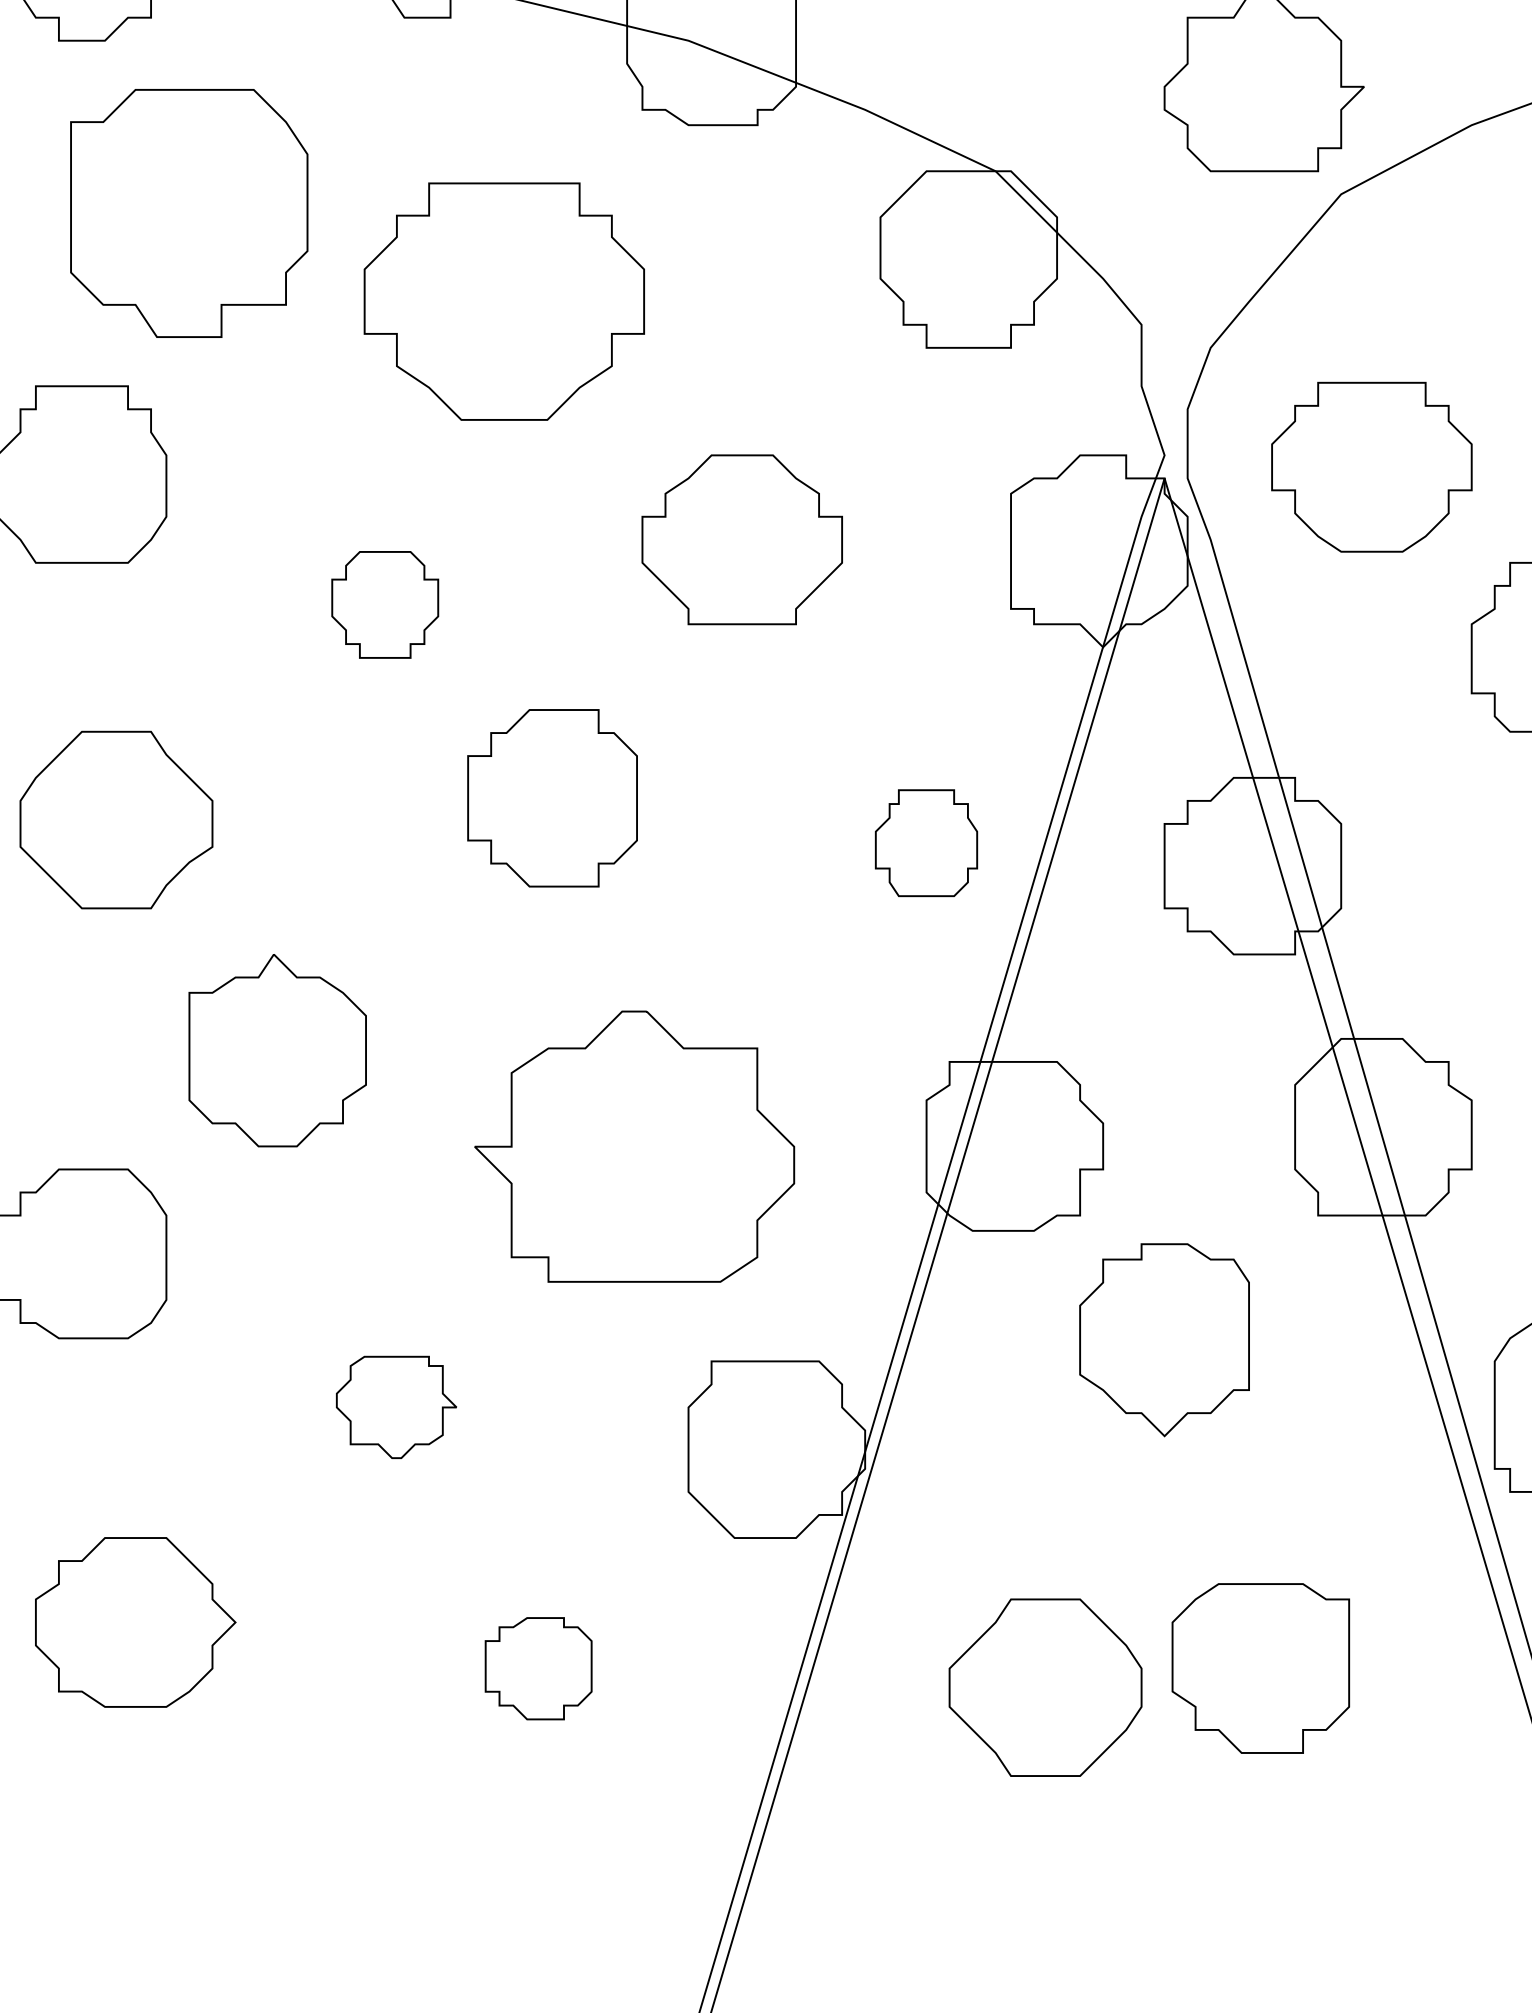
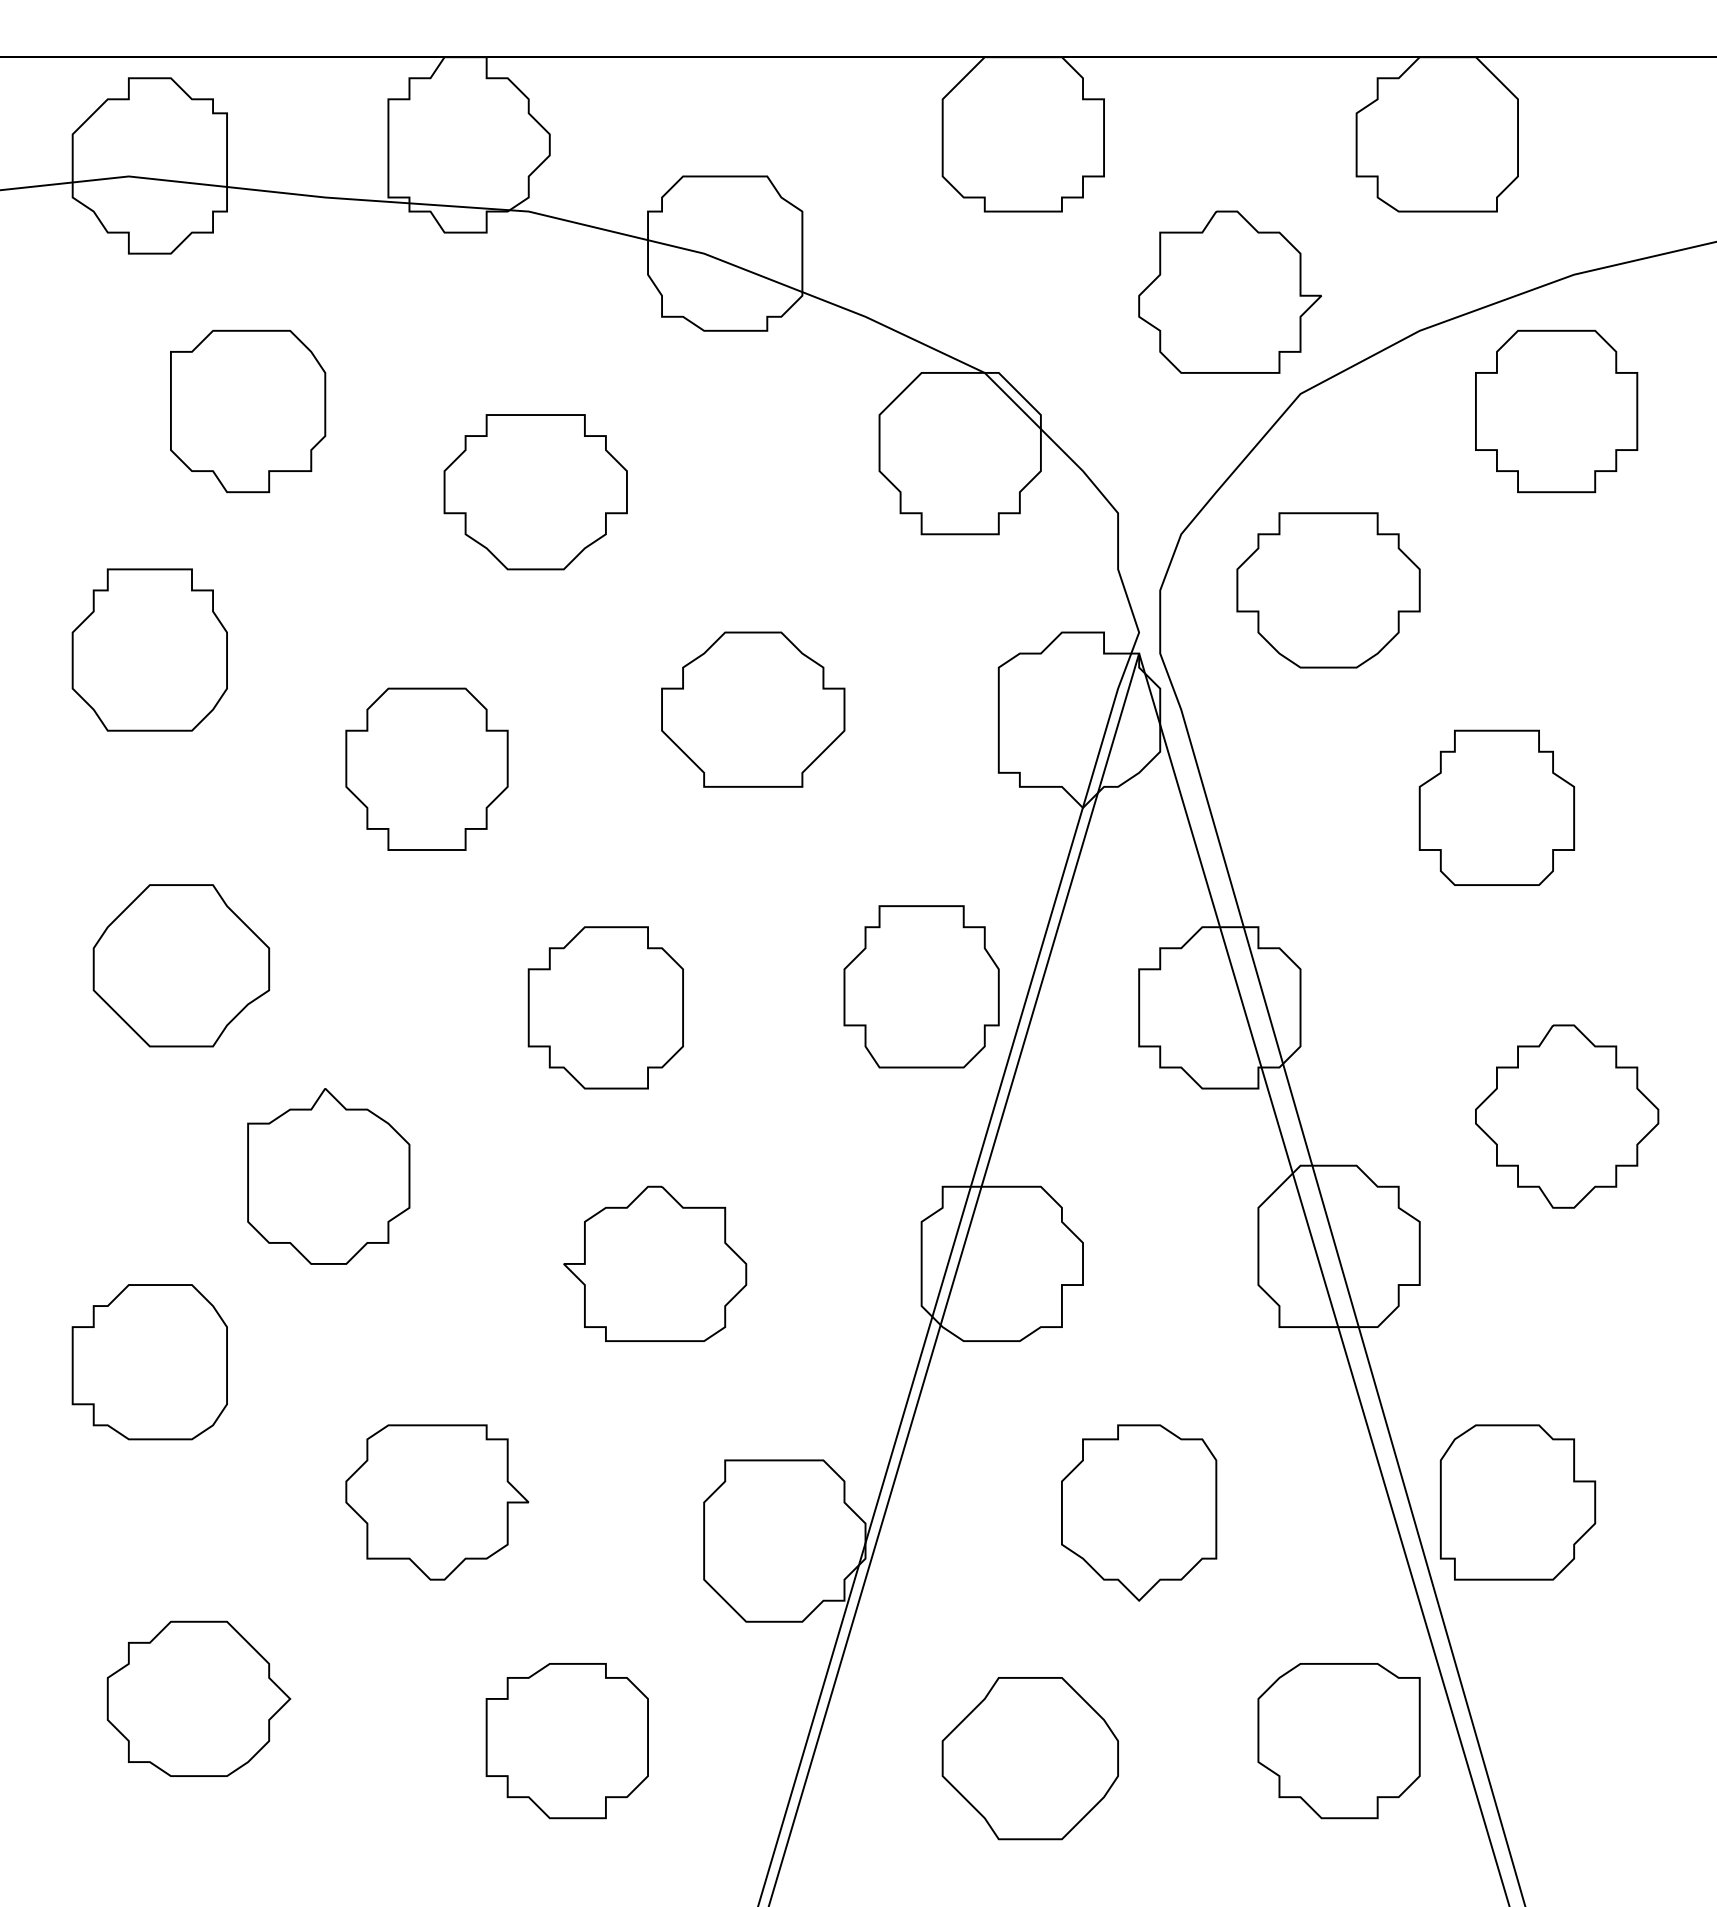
part: (189, 213) -> (248, 411), size x0.71
part: (503, 302) -> (535, 492), size x0.71
part: (1371, 467) -> (1328, 590), moved
part: (384, 604) -> (426, 768), size x1.67
part: (552, 797) -> (605, 1007), moved
part: (926, 842) -> (921, 986), size x1.67
part: (635, 1145) -> (655, 1263), size x0.62
part: (1164, 1339) -> (1139, 1512), moved
part: (396, 1407) -> (437, 1502), size x1.67
part: (537, 1669) -> (566, 1741), size x1.67
part: (1260, 1669) -> (1338, 1741), moved

